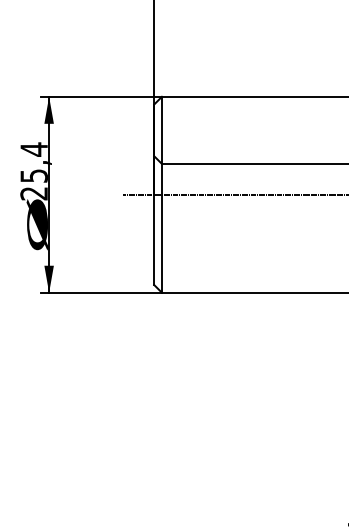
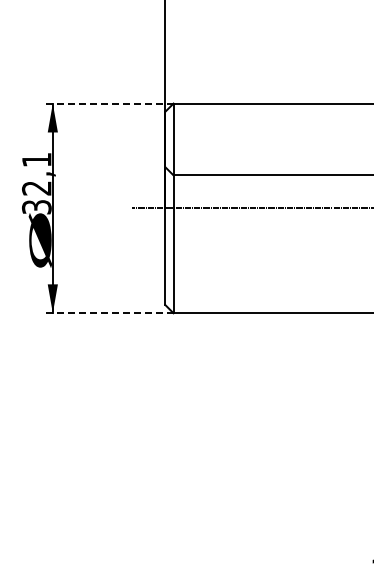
line: (101, 96) -> (108, 103), solid -> dashed
text: (33, 171) -> (36, 183), 25,4 -> 32,1
line: (101, 292) -> (108, 313), solid -> dashed

